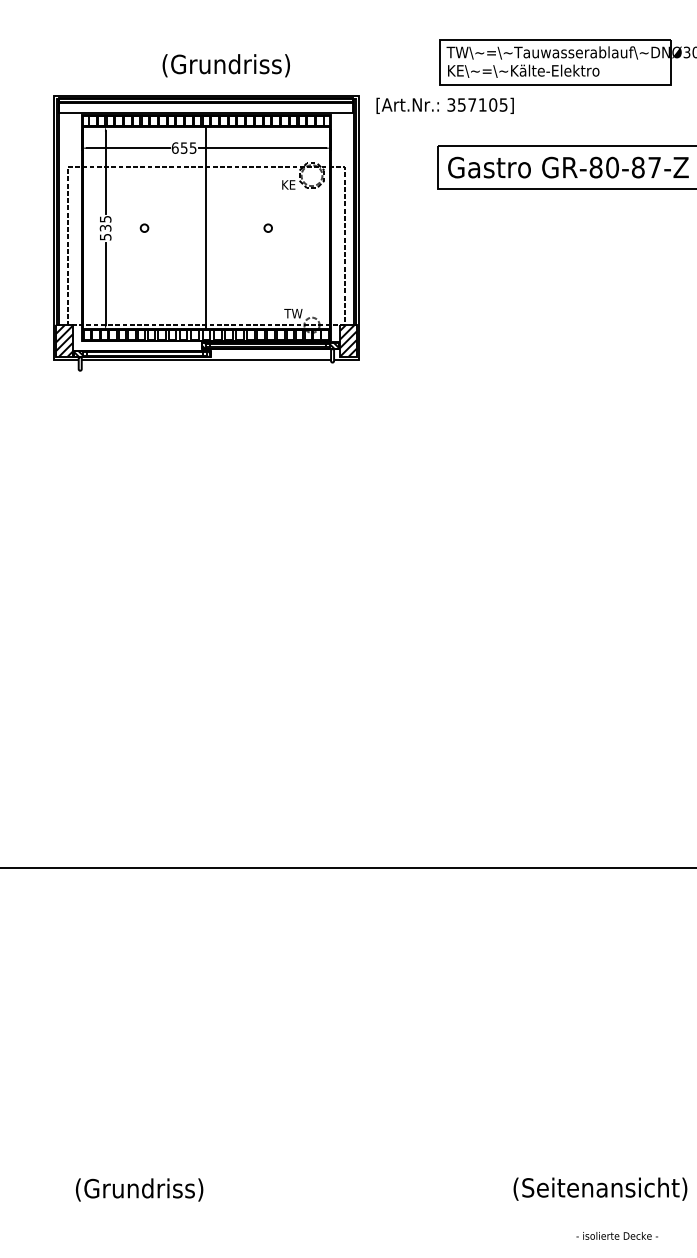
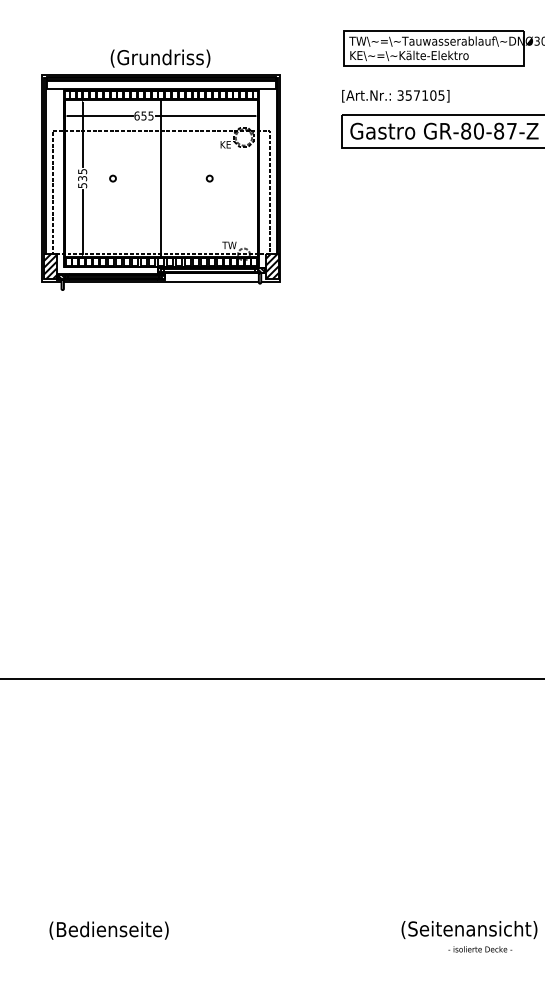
text: (225, 65) -> (159, 58), moved
text: (444, 105) -> (395, 95), moved
text: (139, 1189) -> (109, 930), (Grundriss) -> (Bedienseite)
text: (616, 1235) -> (479, 949), moved

